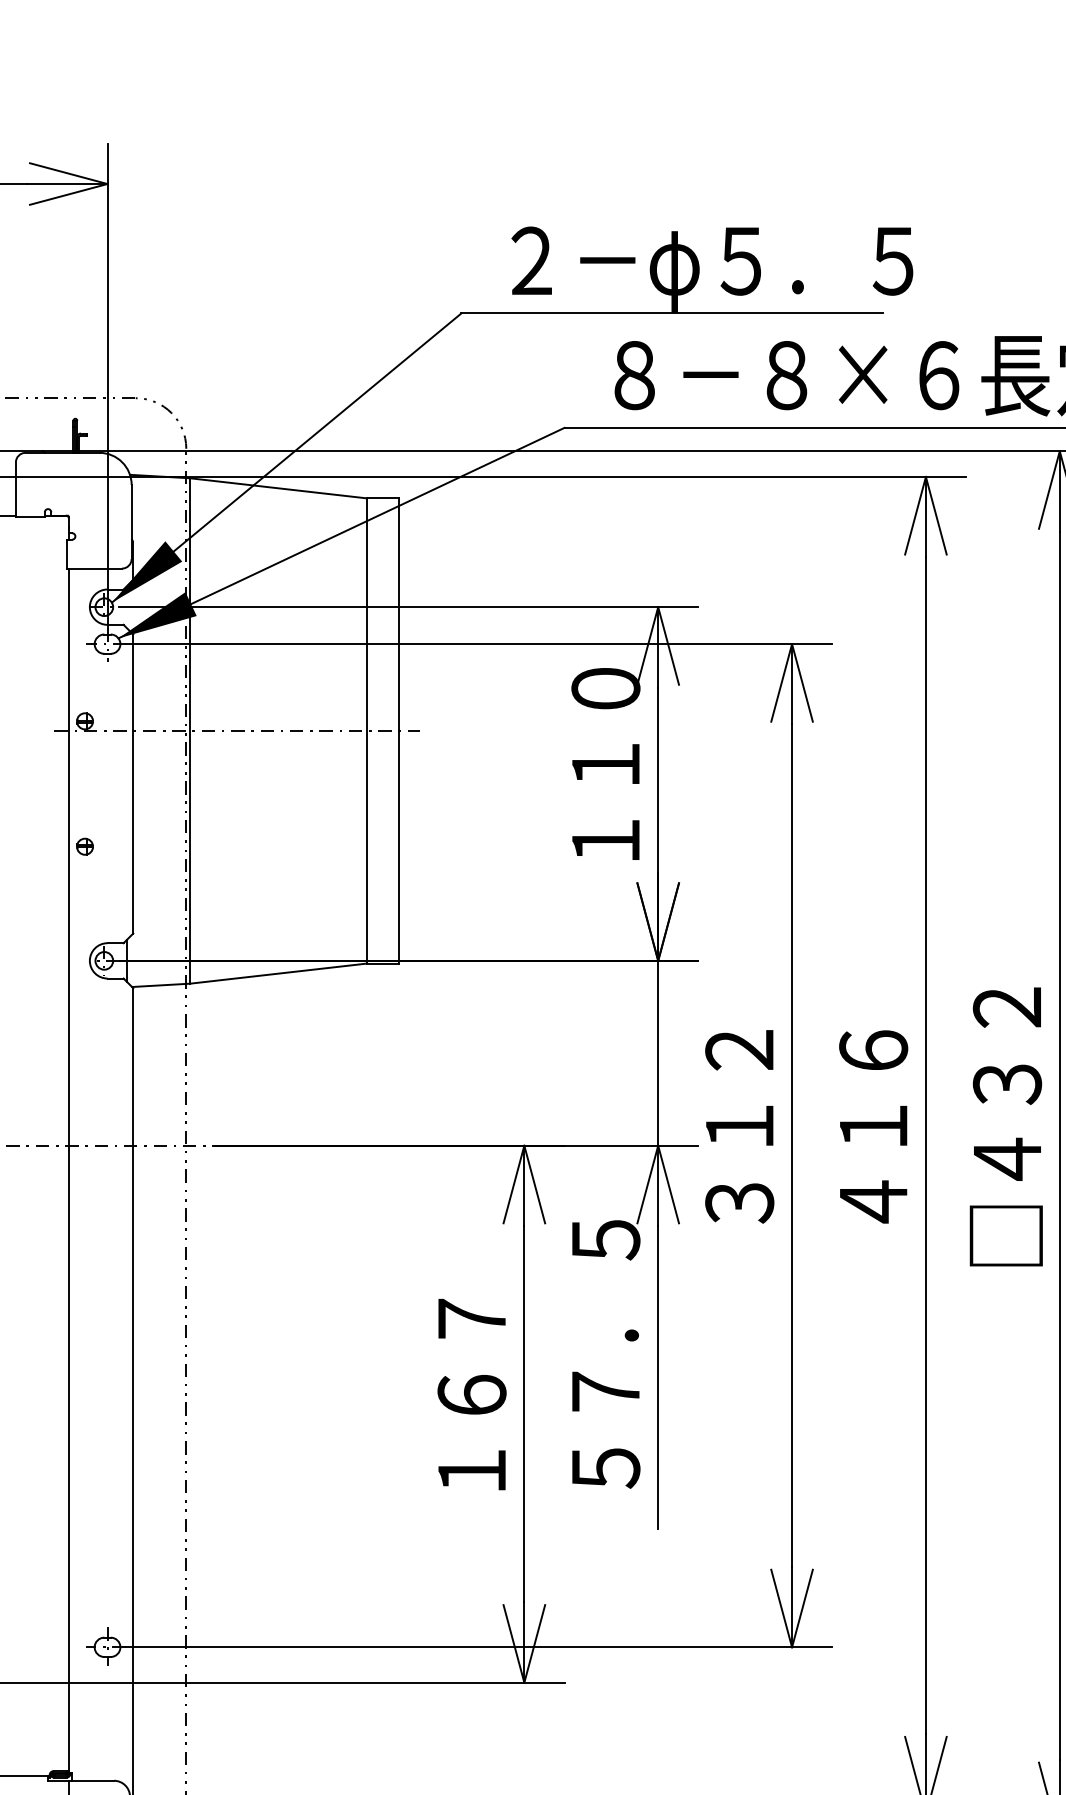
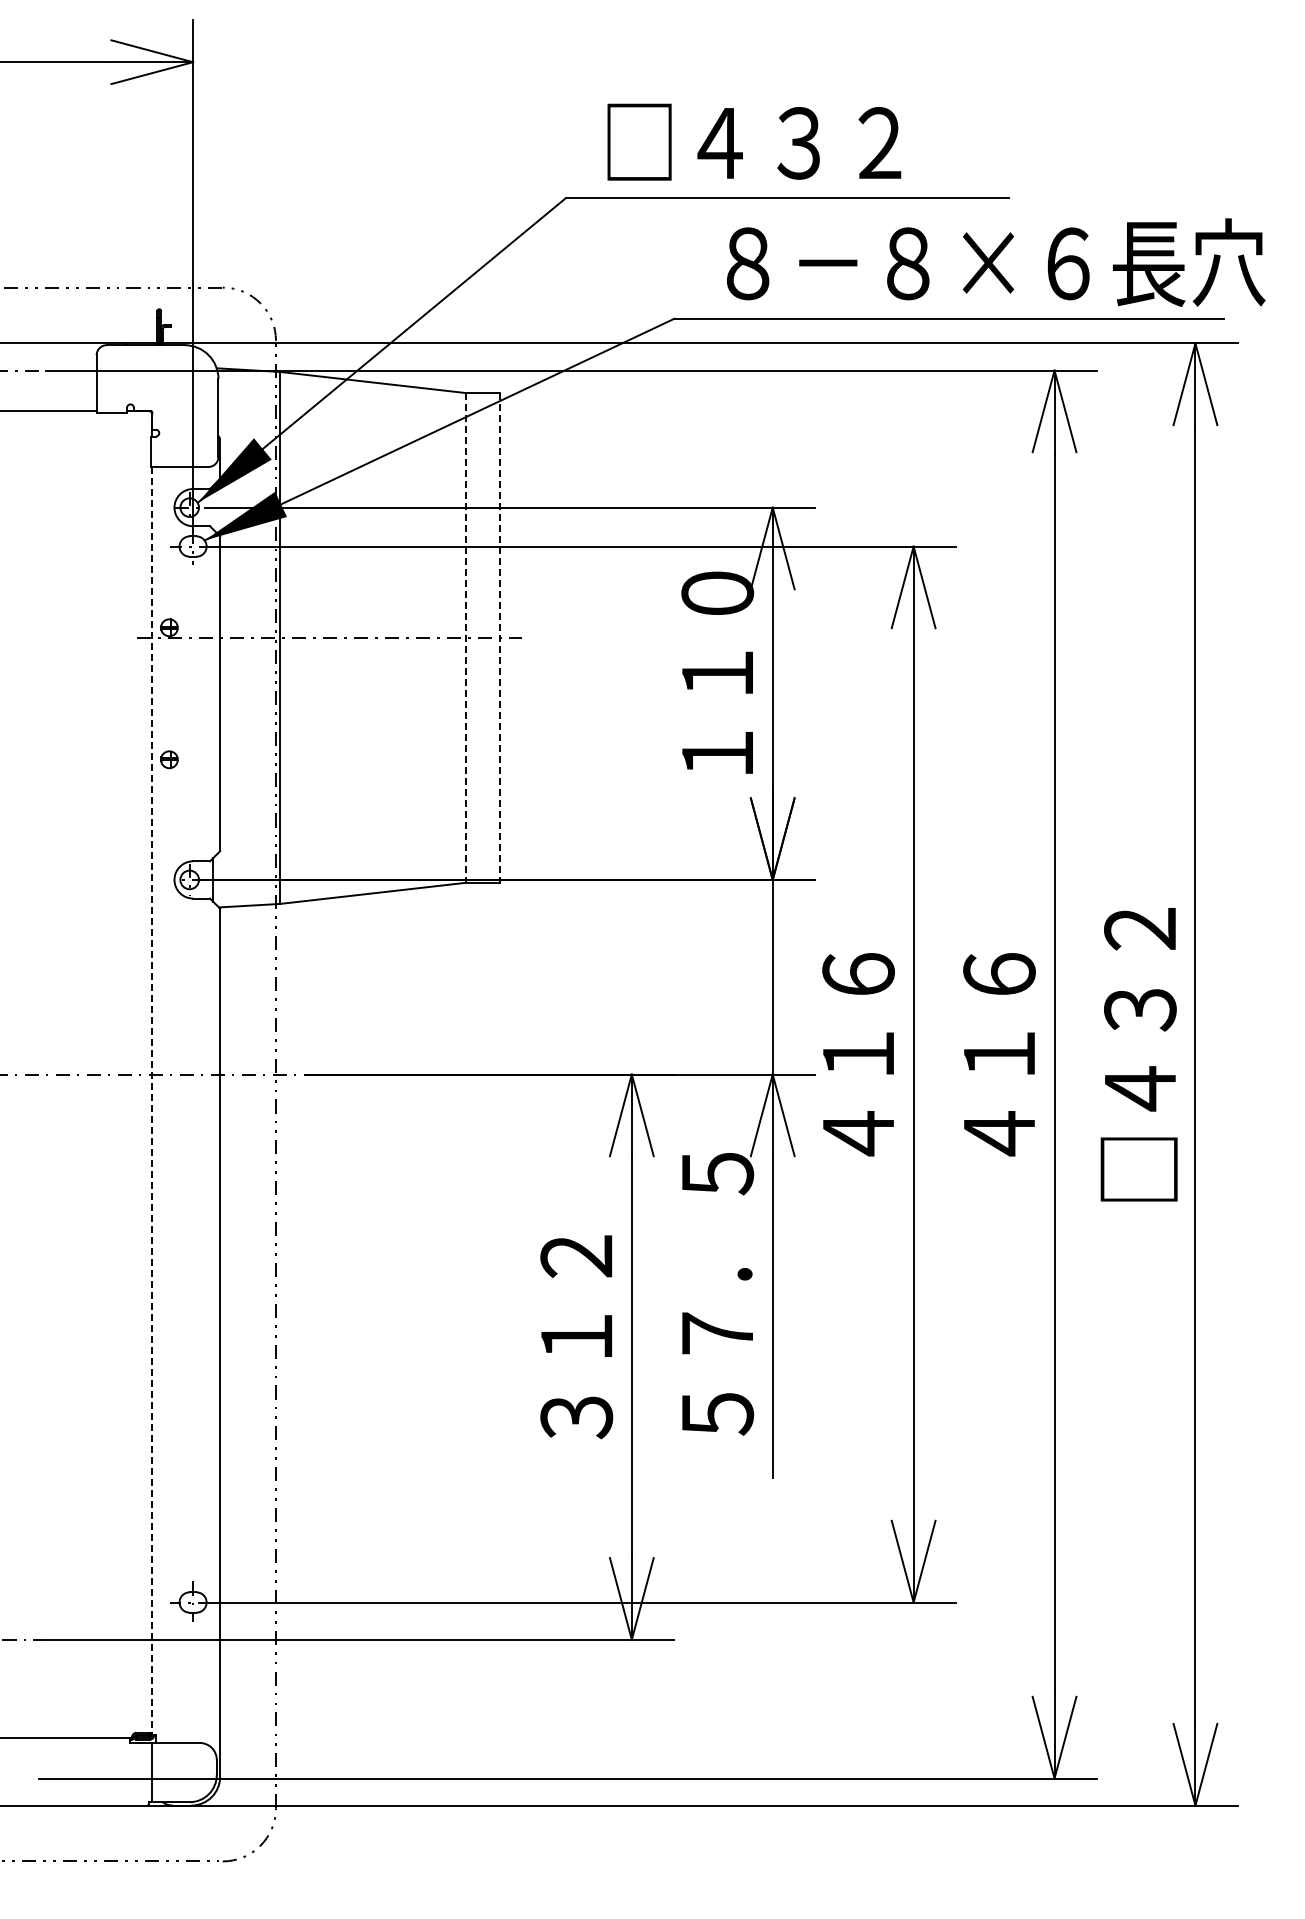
text: (707, 266) -> (824, 149), ２－φ５．５ -> □４３２
line: (366, 730) -> (465, 637), solid -> dashed
line: (398, 730) -> (499, 637), solid -> dashed
text: (739, 1126) -> (858, 1054), ３１２ -> ４１６
line: (68, 1171) -> (152, 1101), solid -> dashed
text: (471, 1395) -> (576, 1337), １６７ -> ３１２

